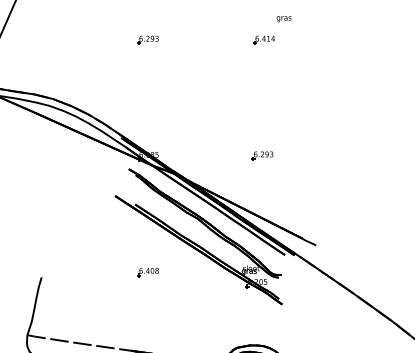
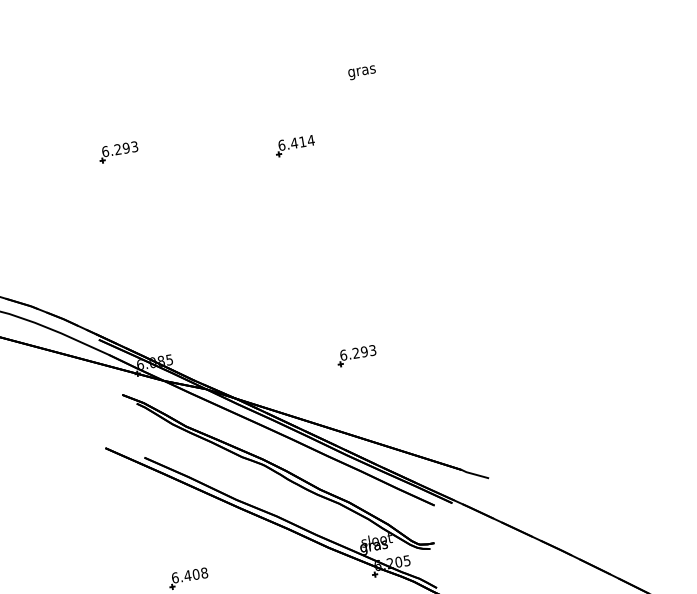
part: (263, 39) -> (293, 144), moved
part: (262, 155) -> (356, 355), moved

